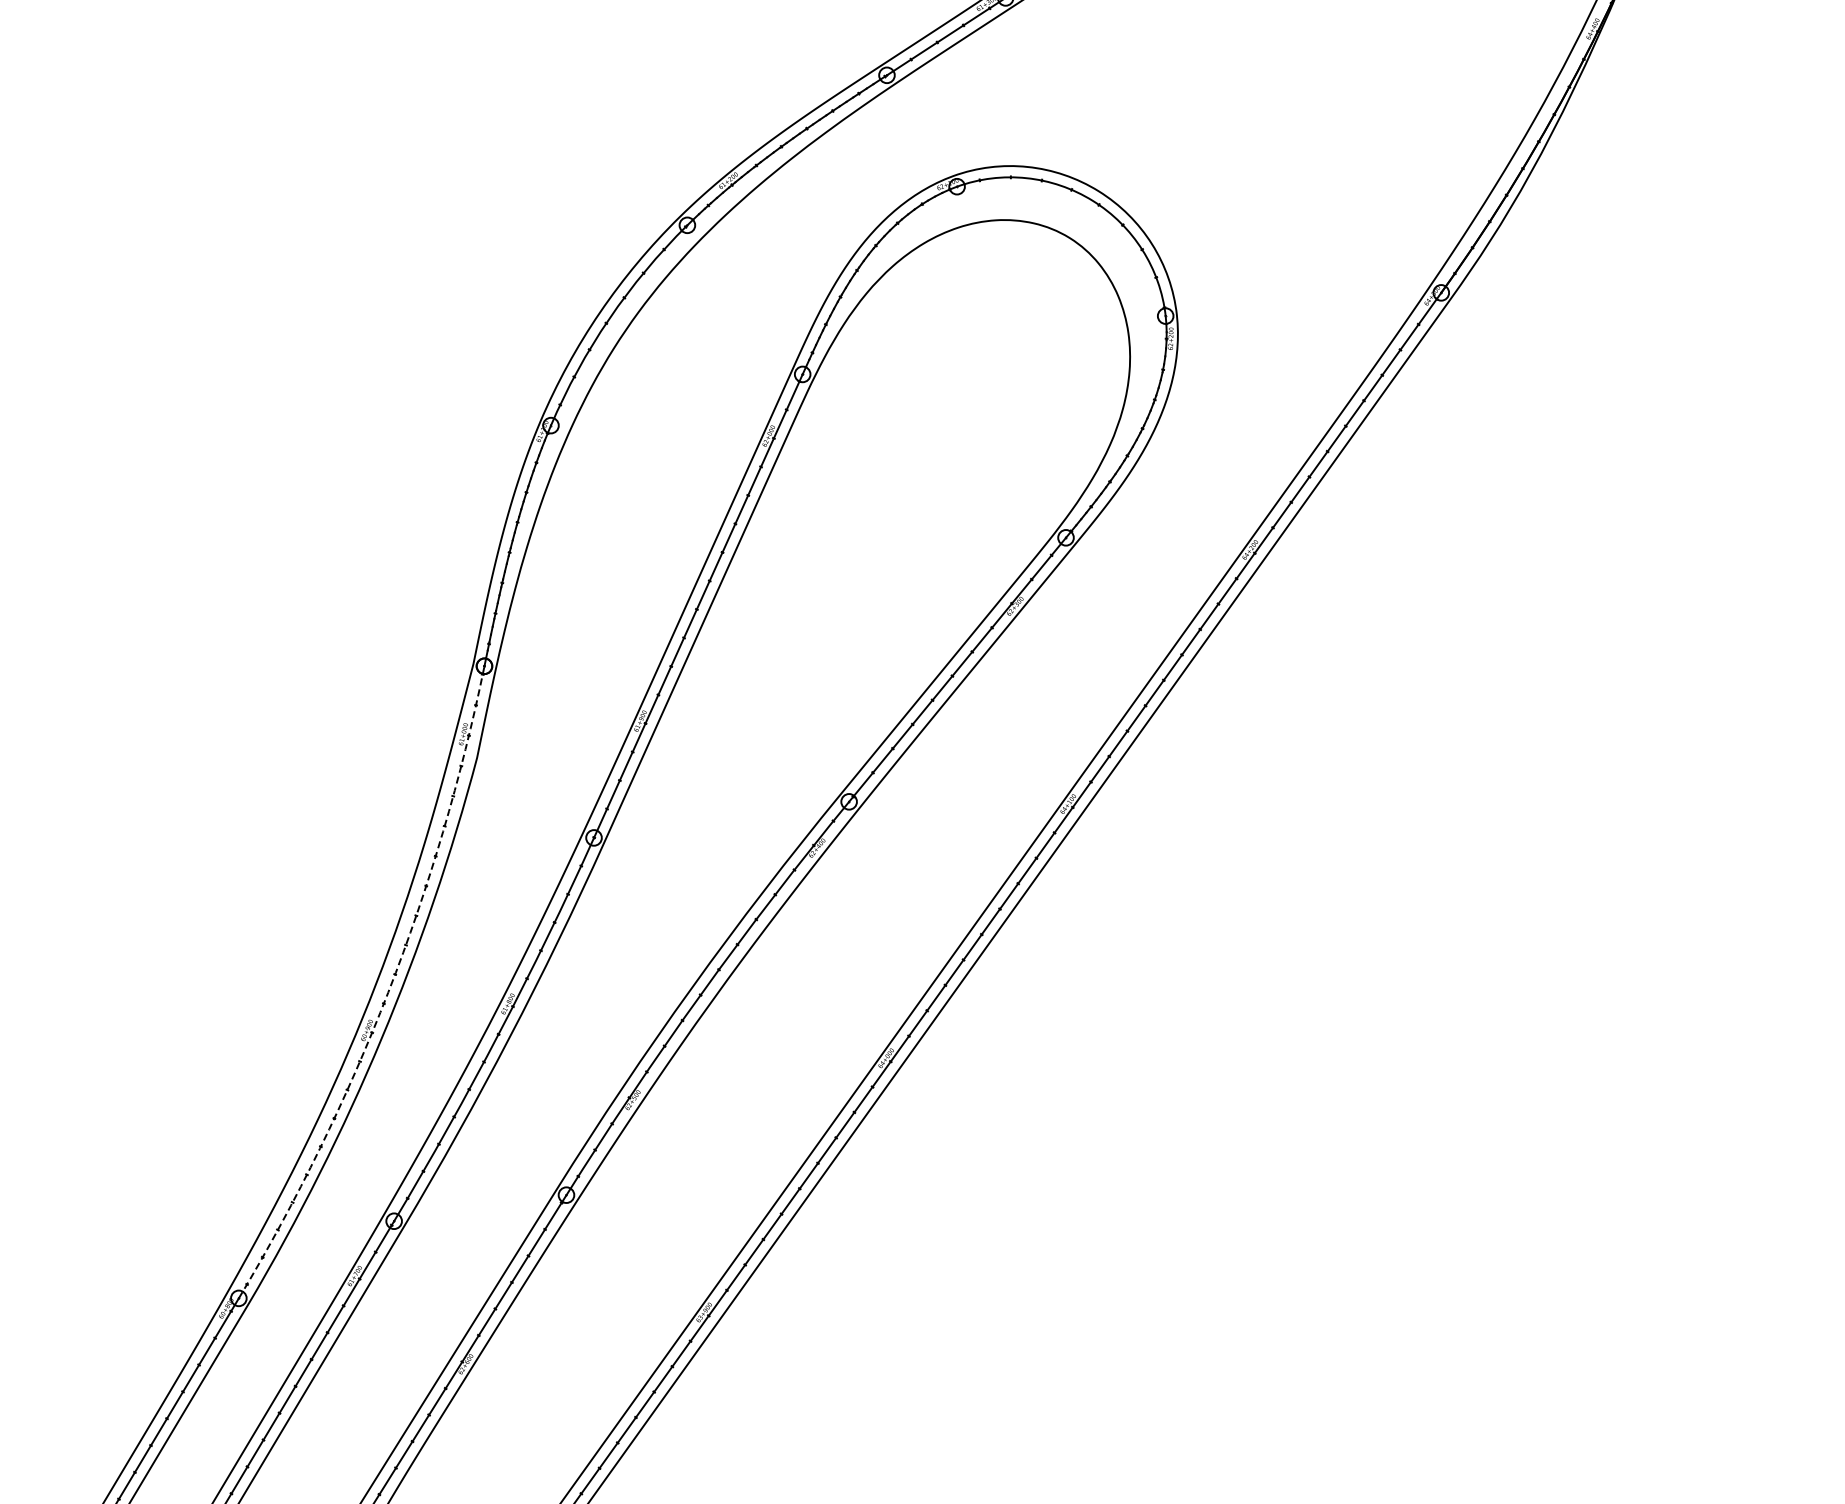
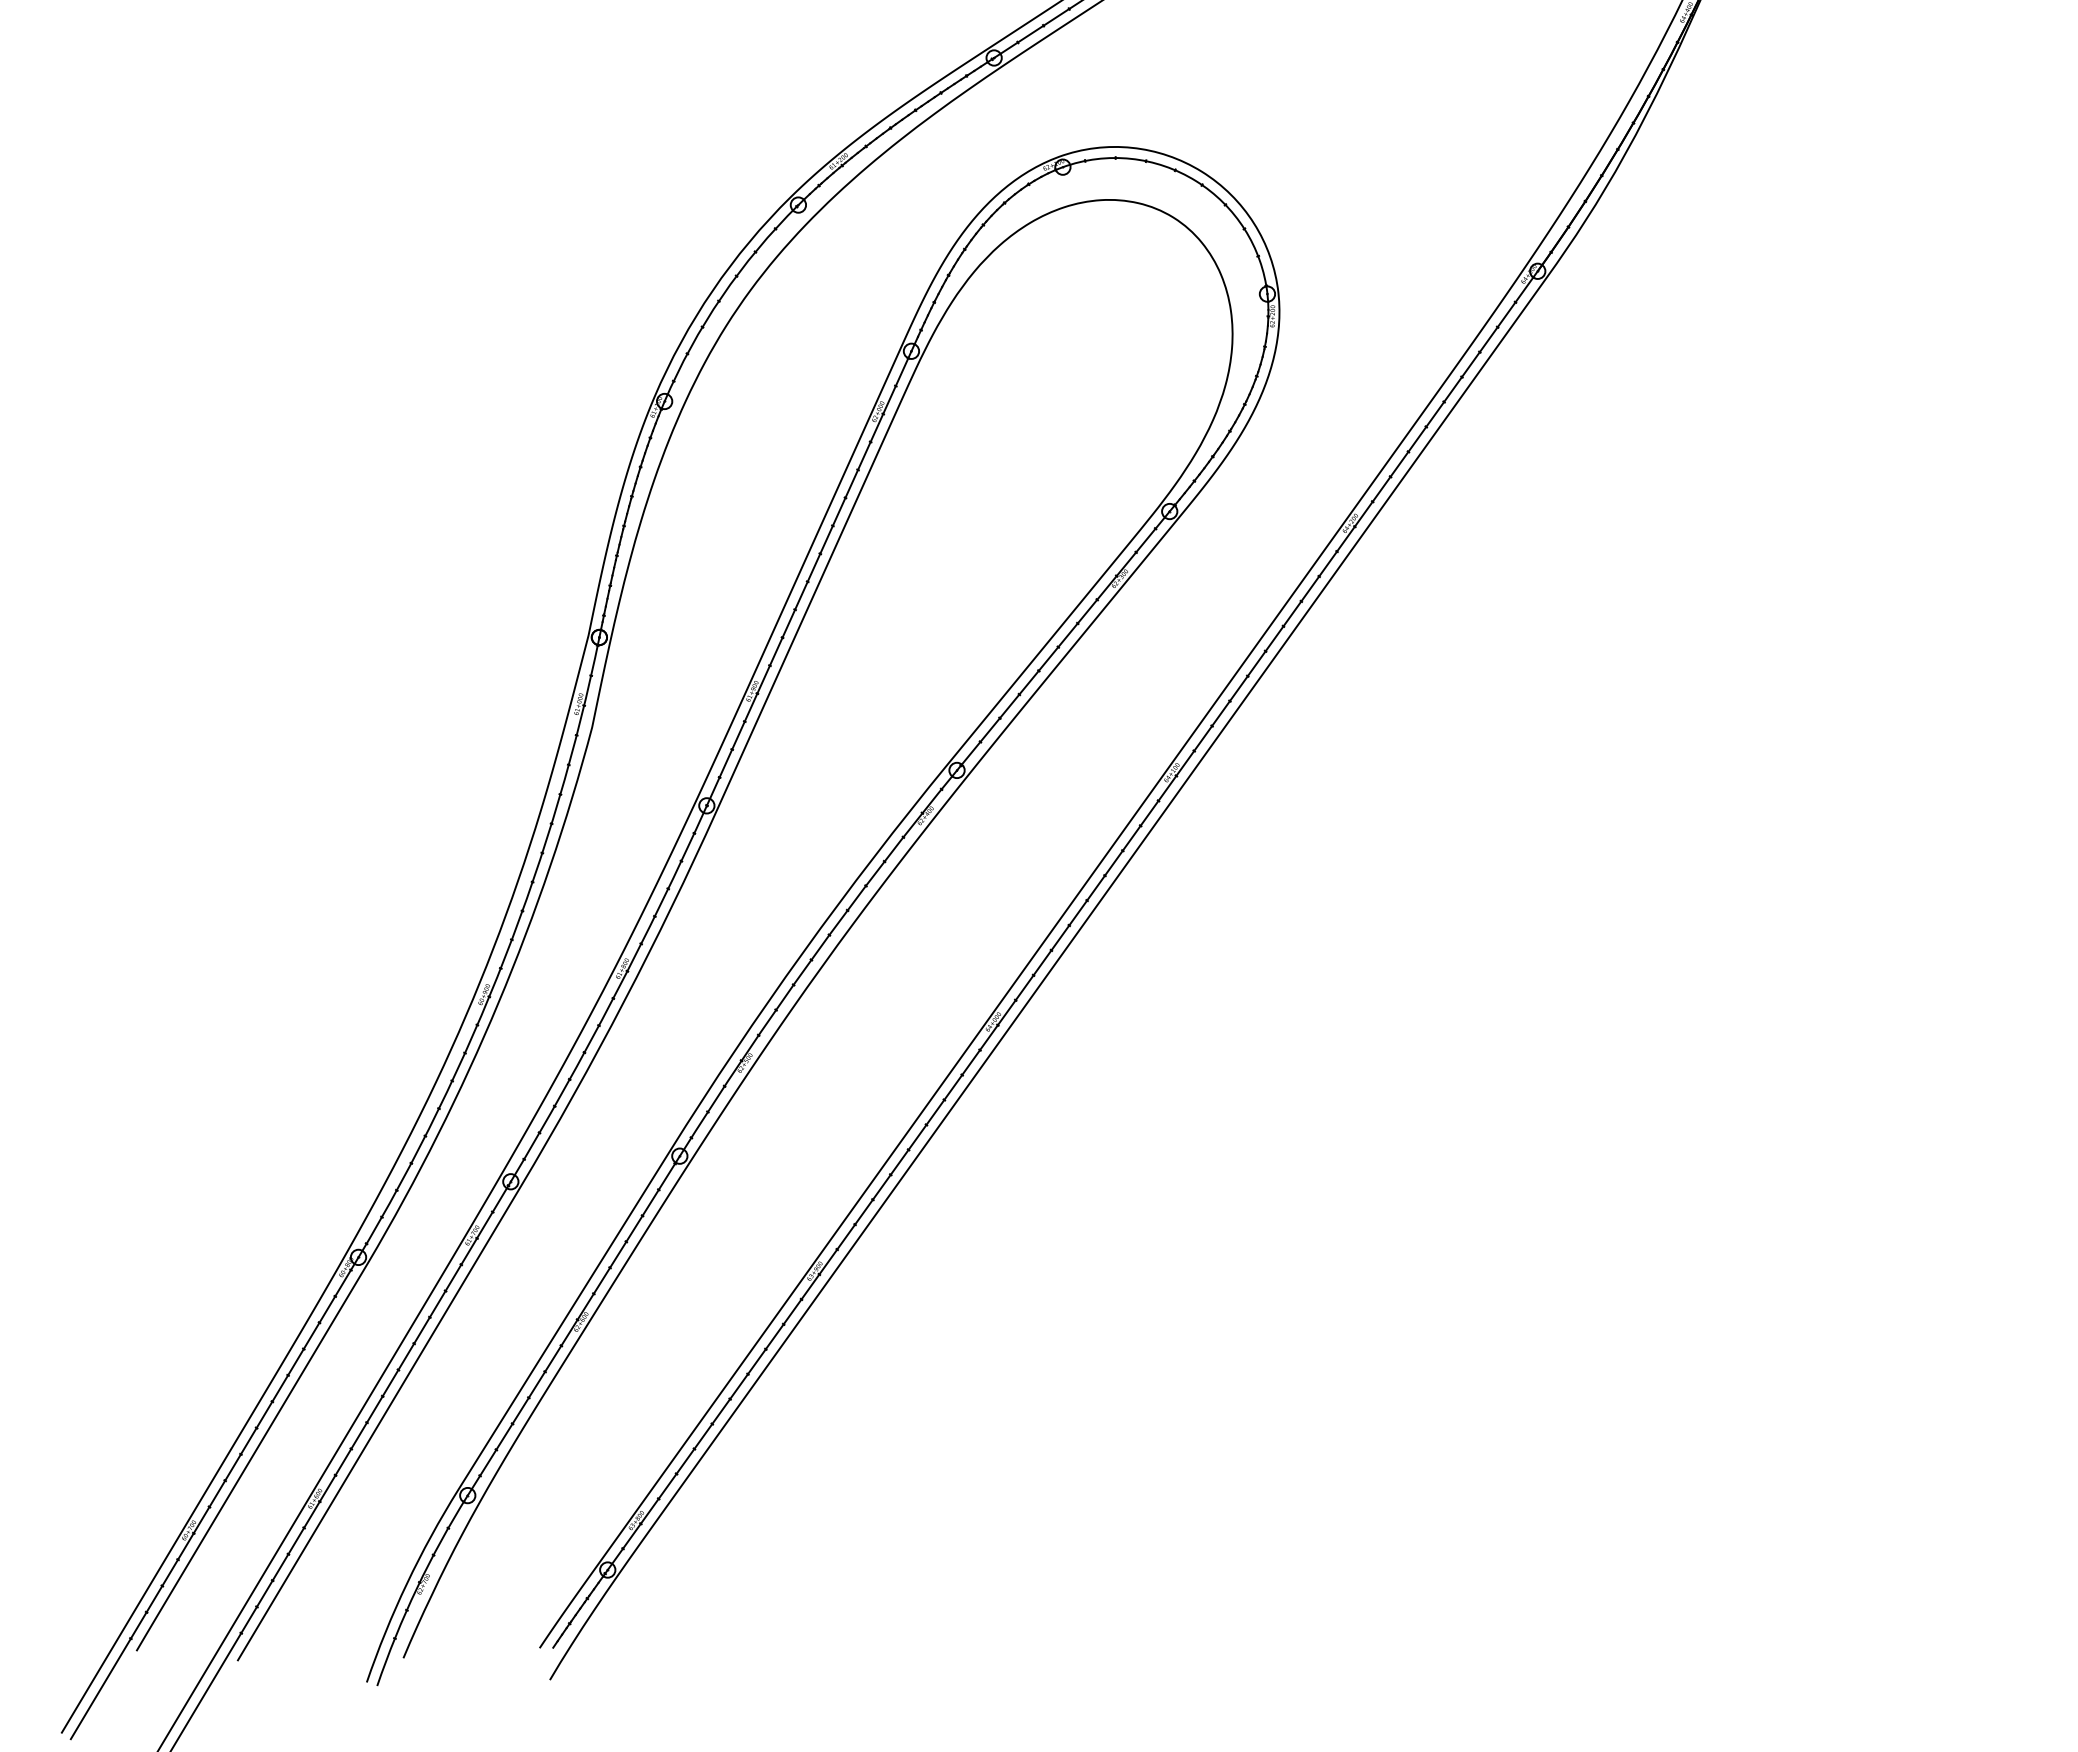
arc: (388, 992) -> (505, 957), dashed -> solid

